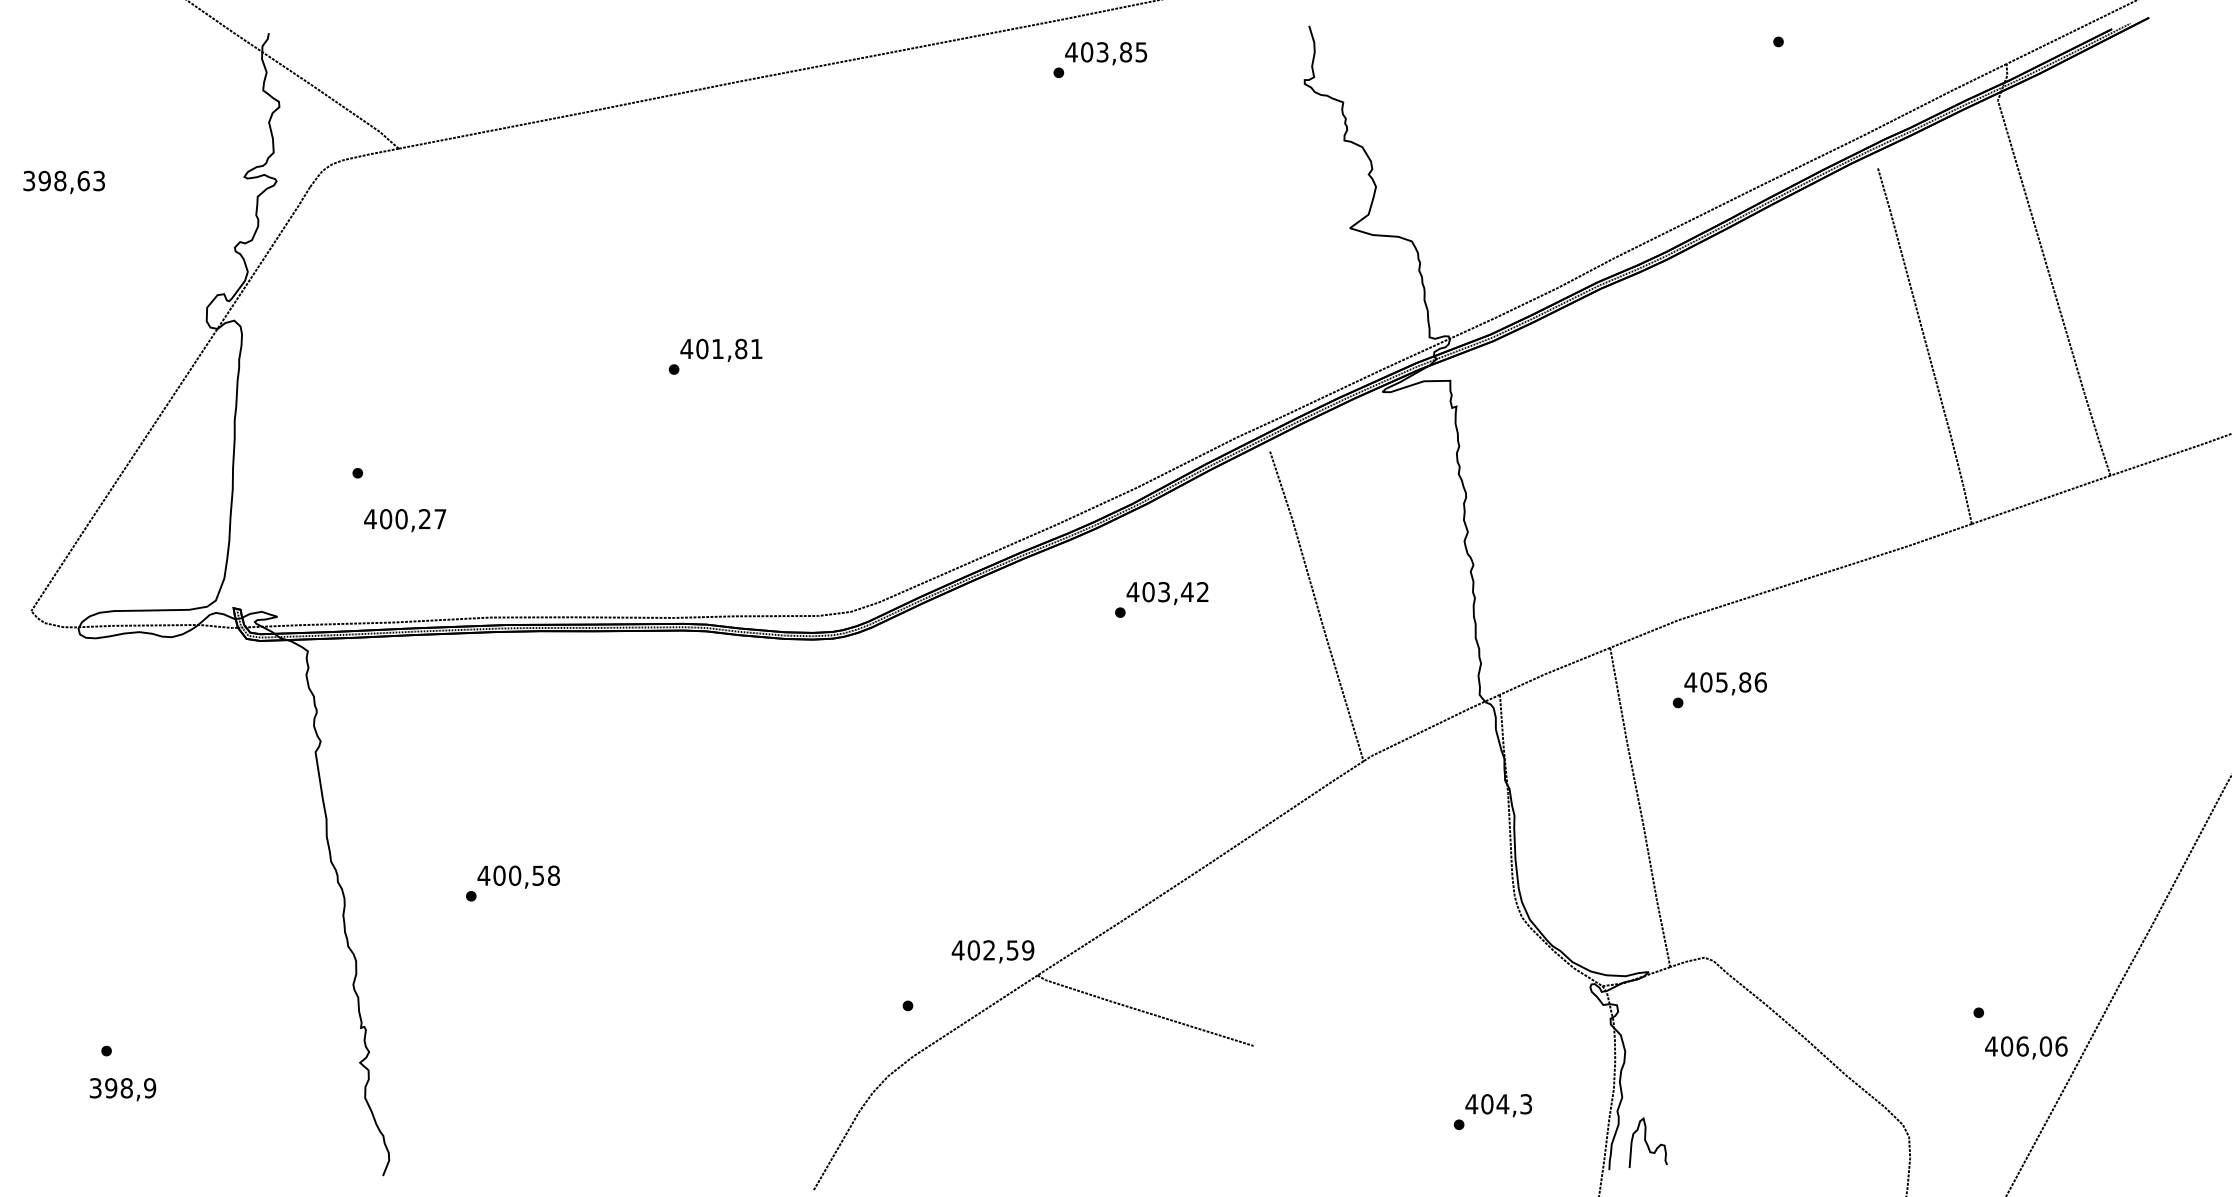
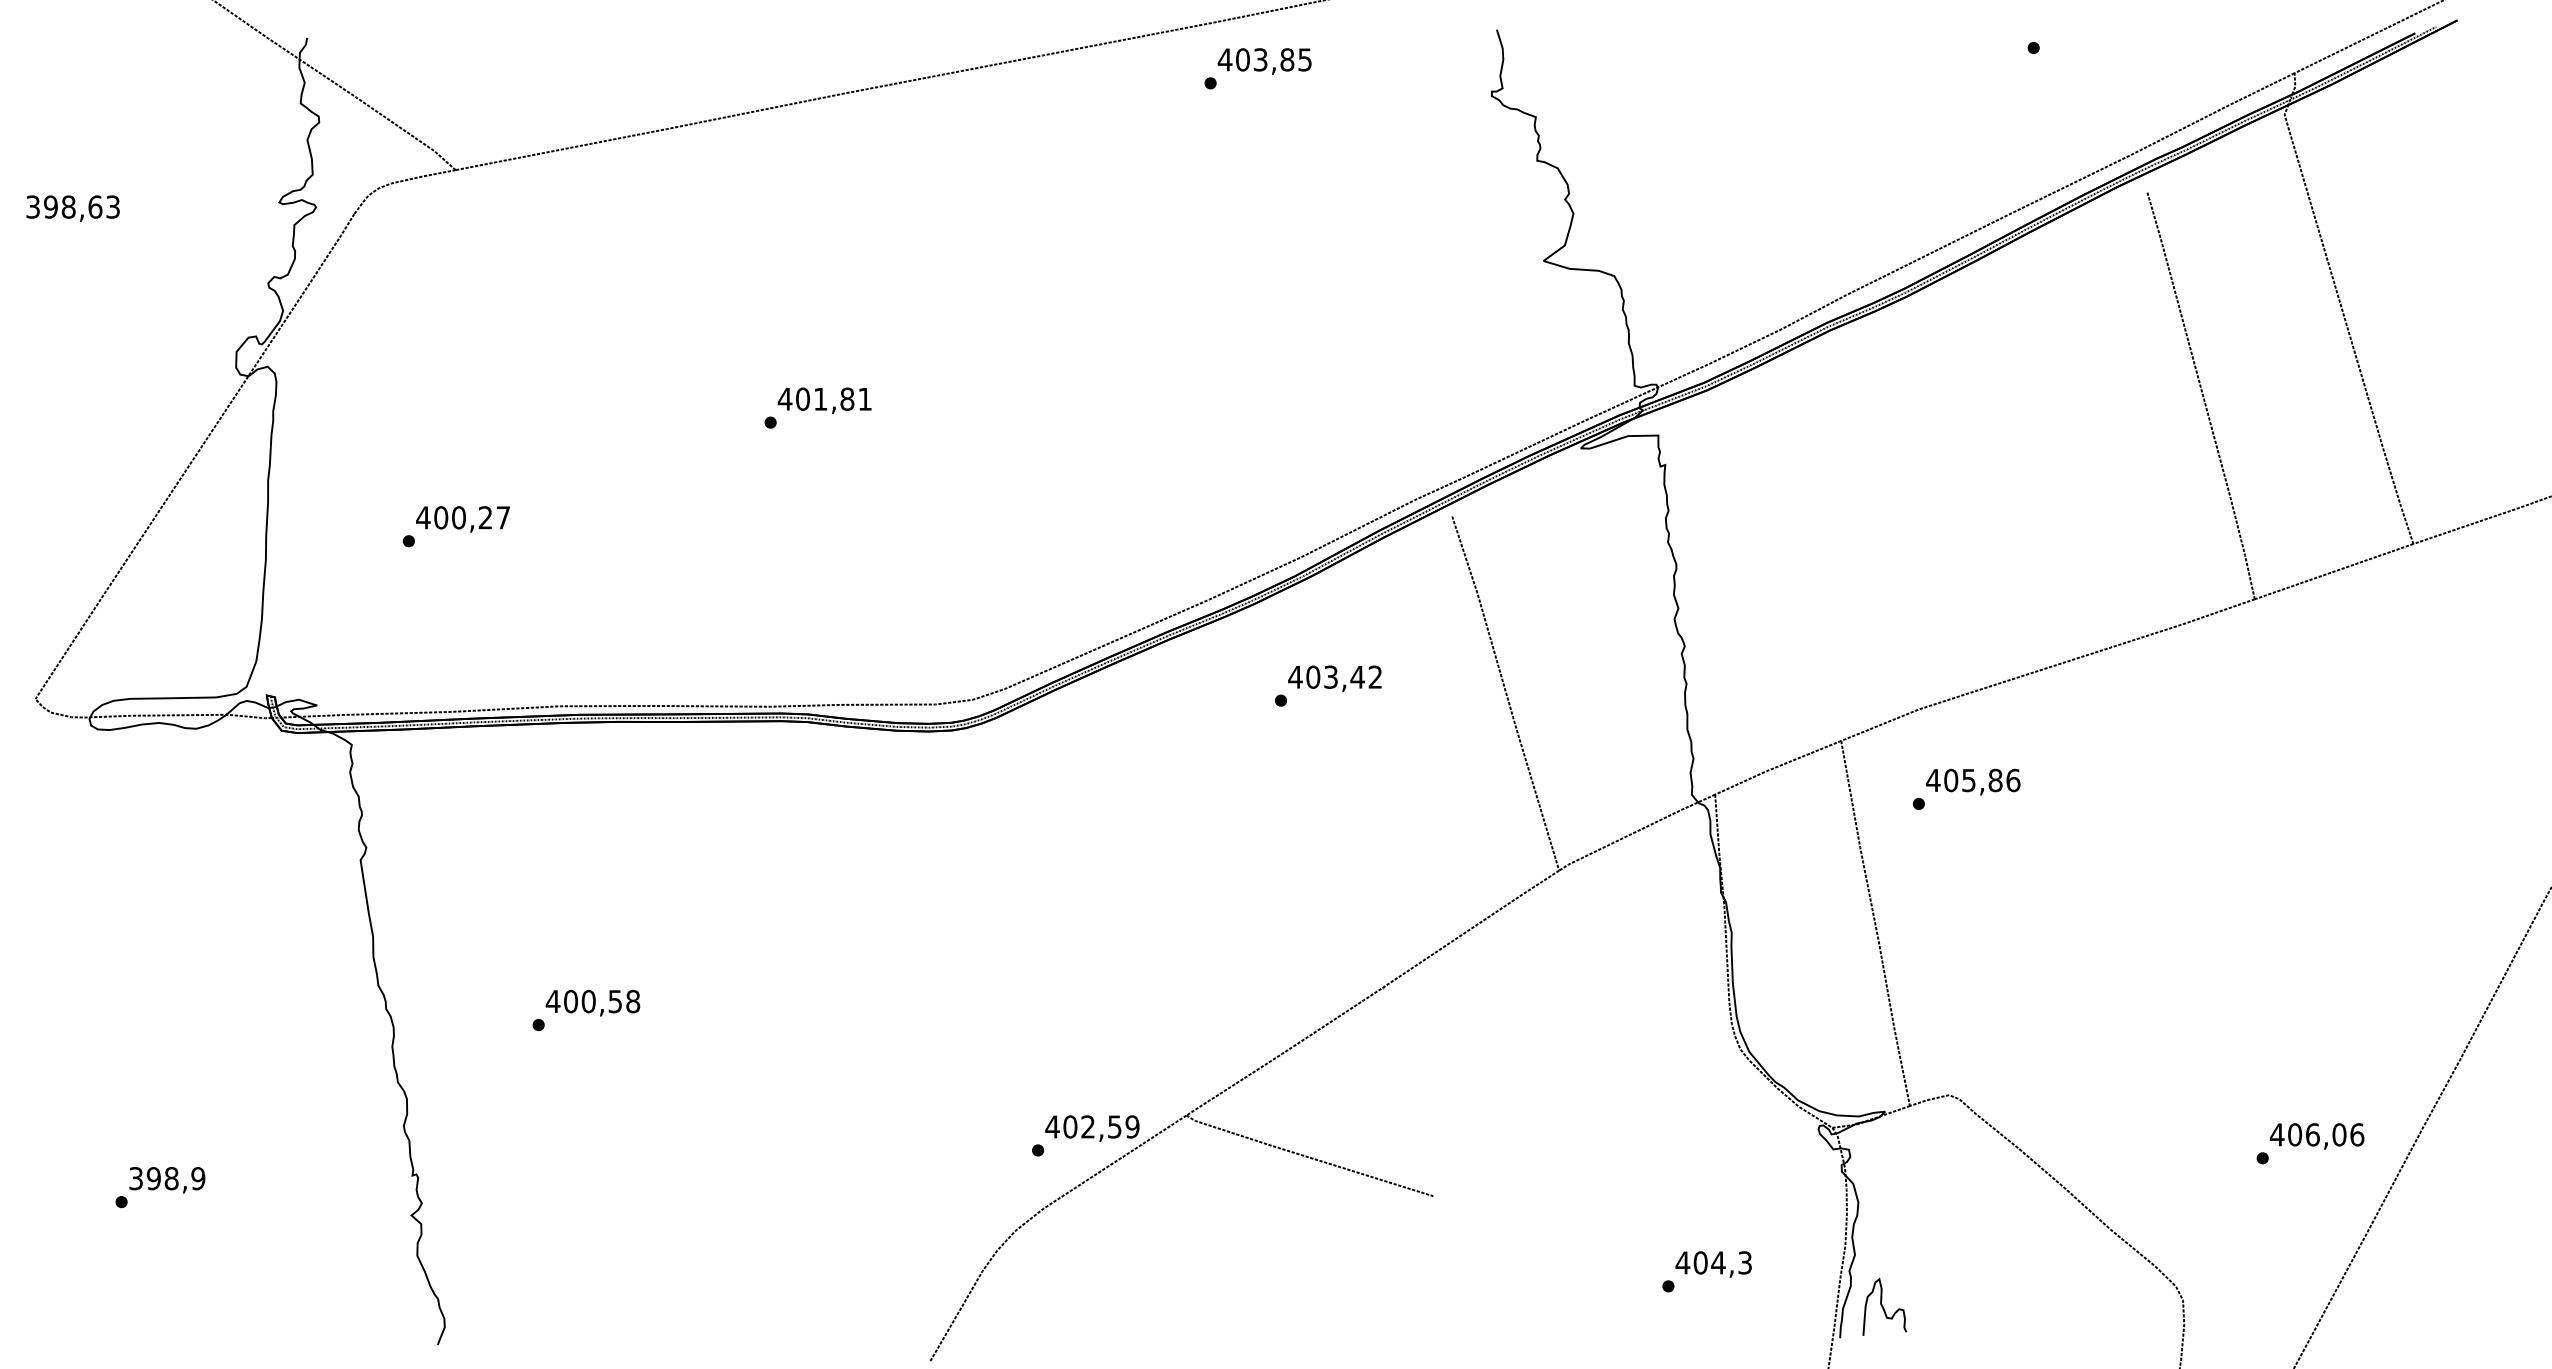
text: (404, 520) -> (462, 519), moved
text: (993, 951) -> (1092, 1128), moved
text: (2025, 1047) -> (2316, 1136), moved
text: (123, 1089) -> (167, 1180), moved

